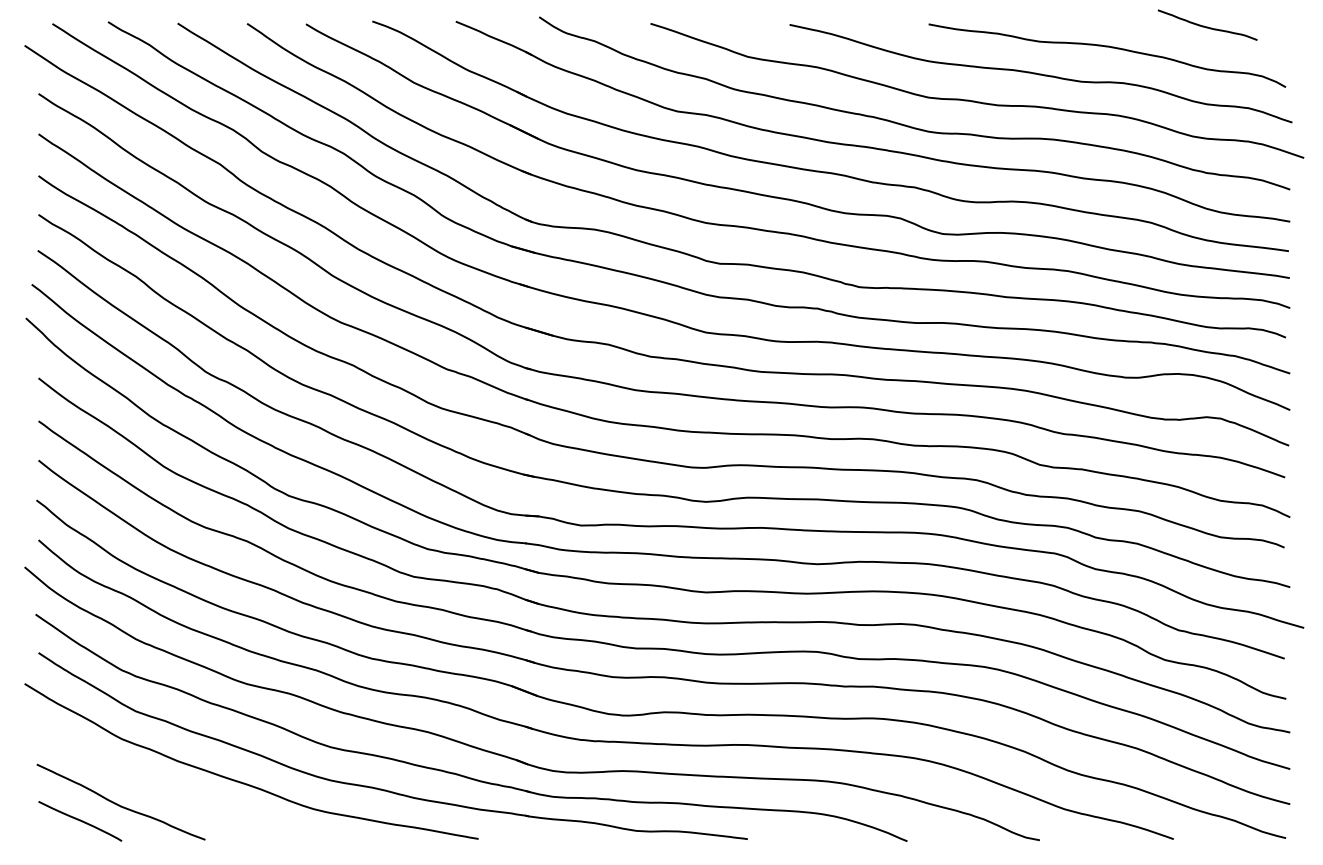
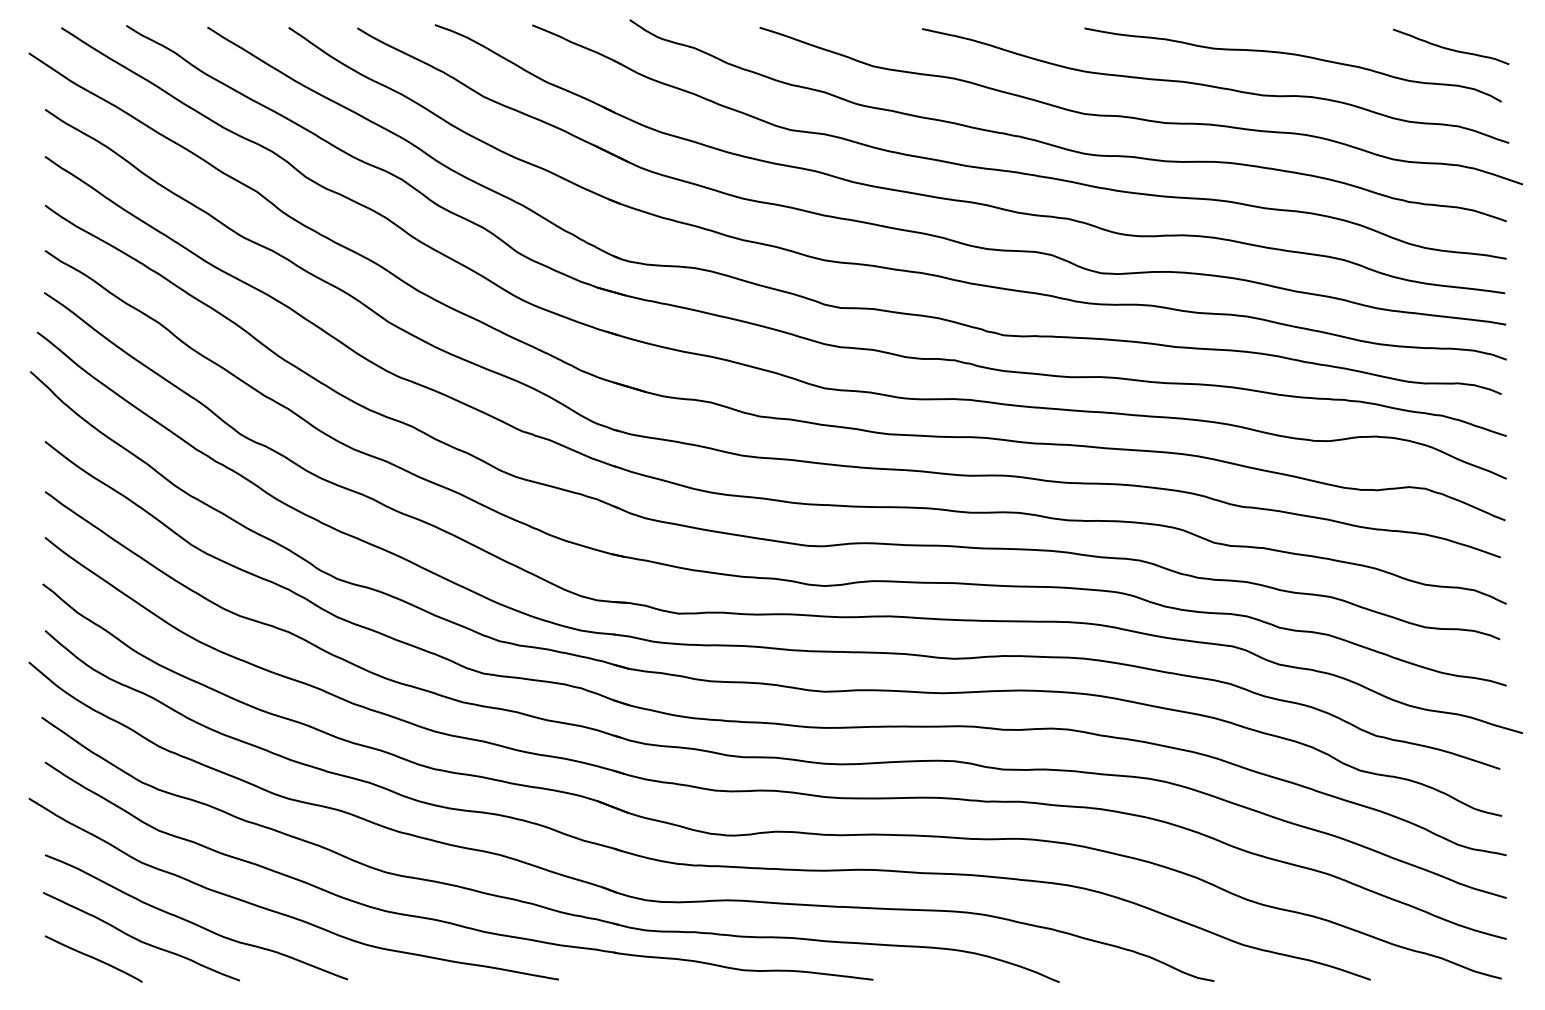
curve: (1207, 26) -> (1450, 48), moved
curve: (165, 789) -> (193, 921), added

